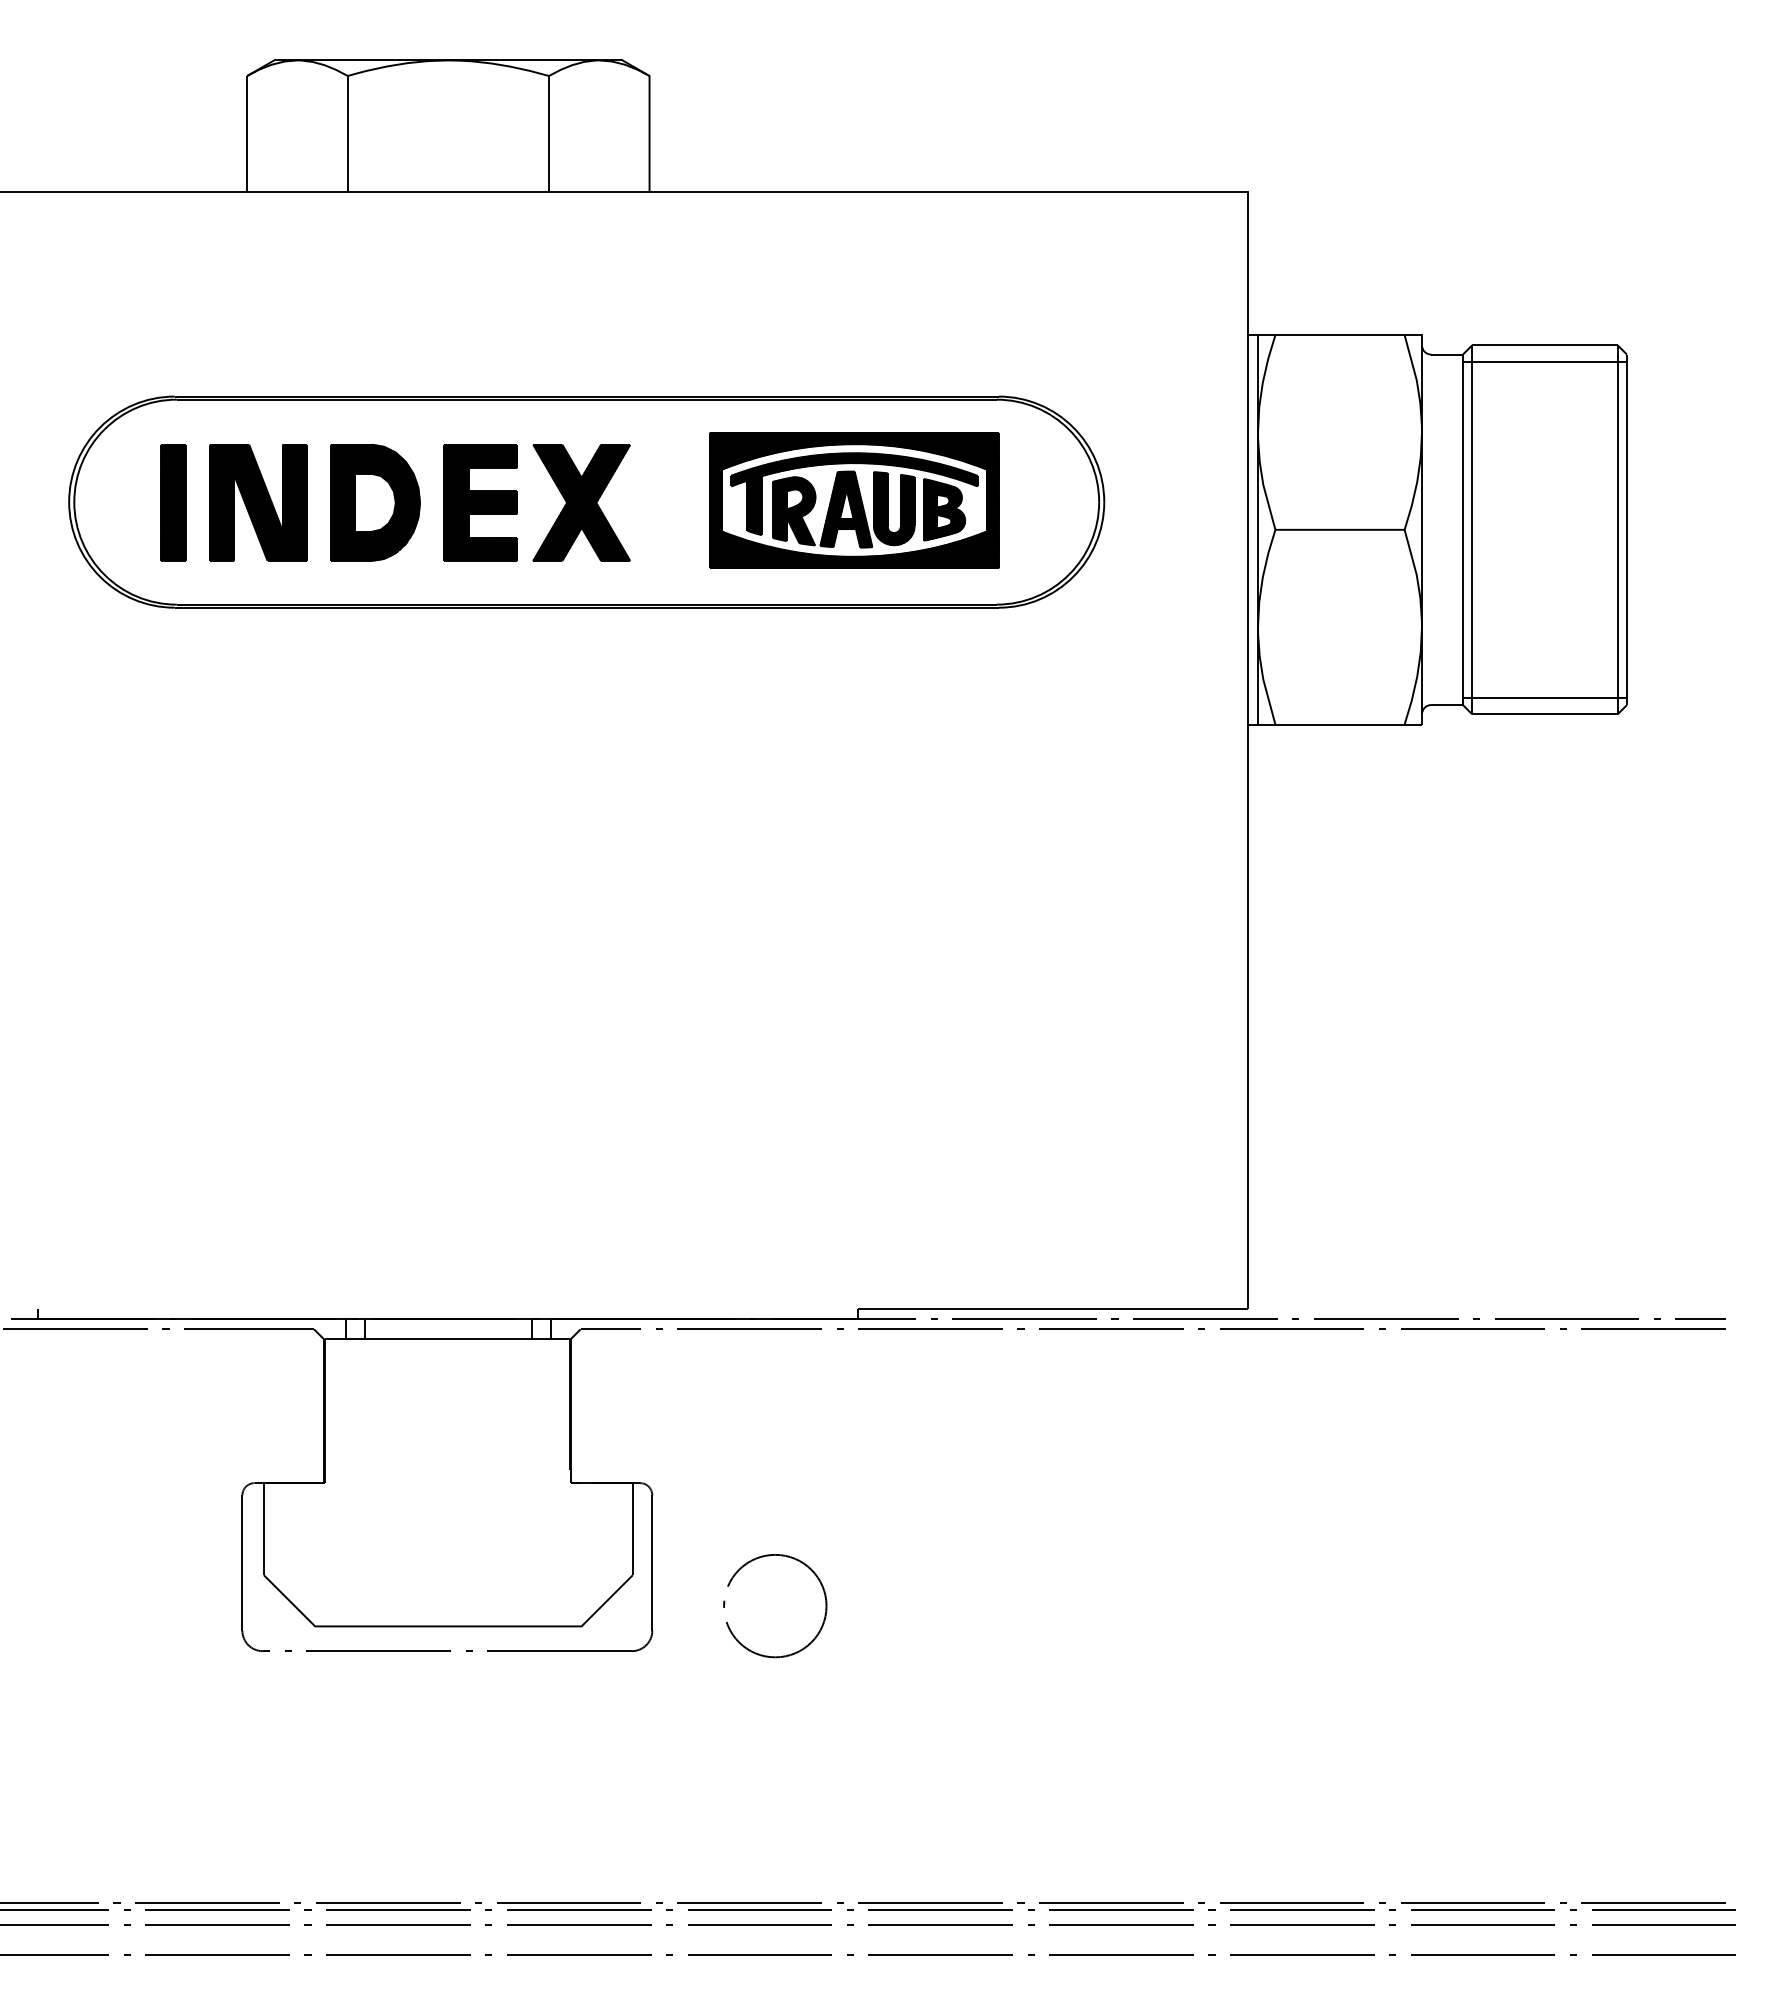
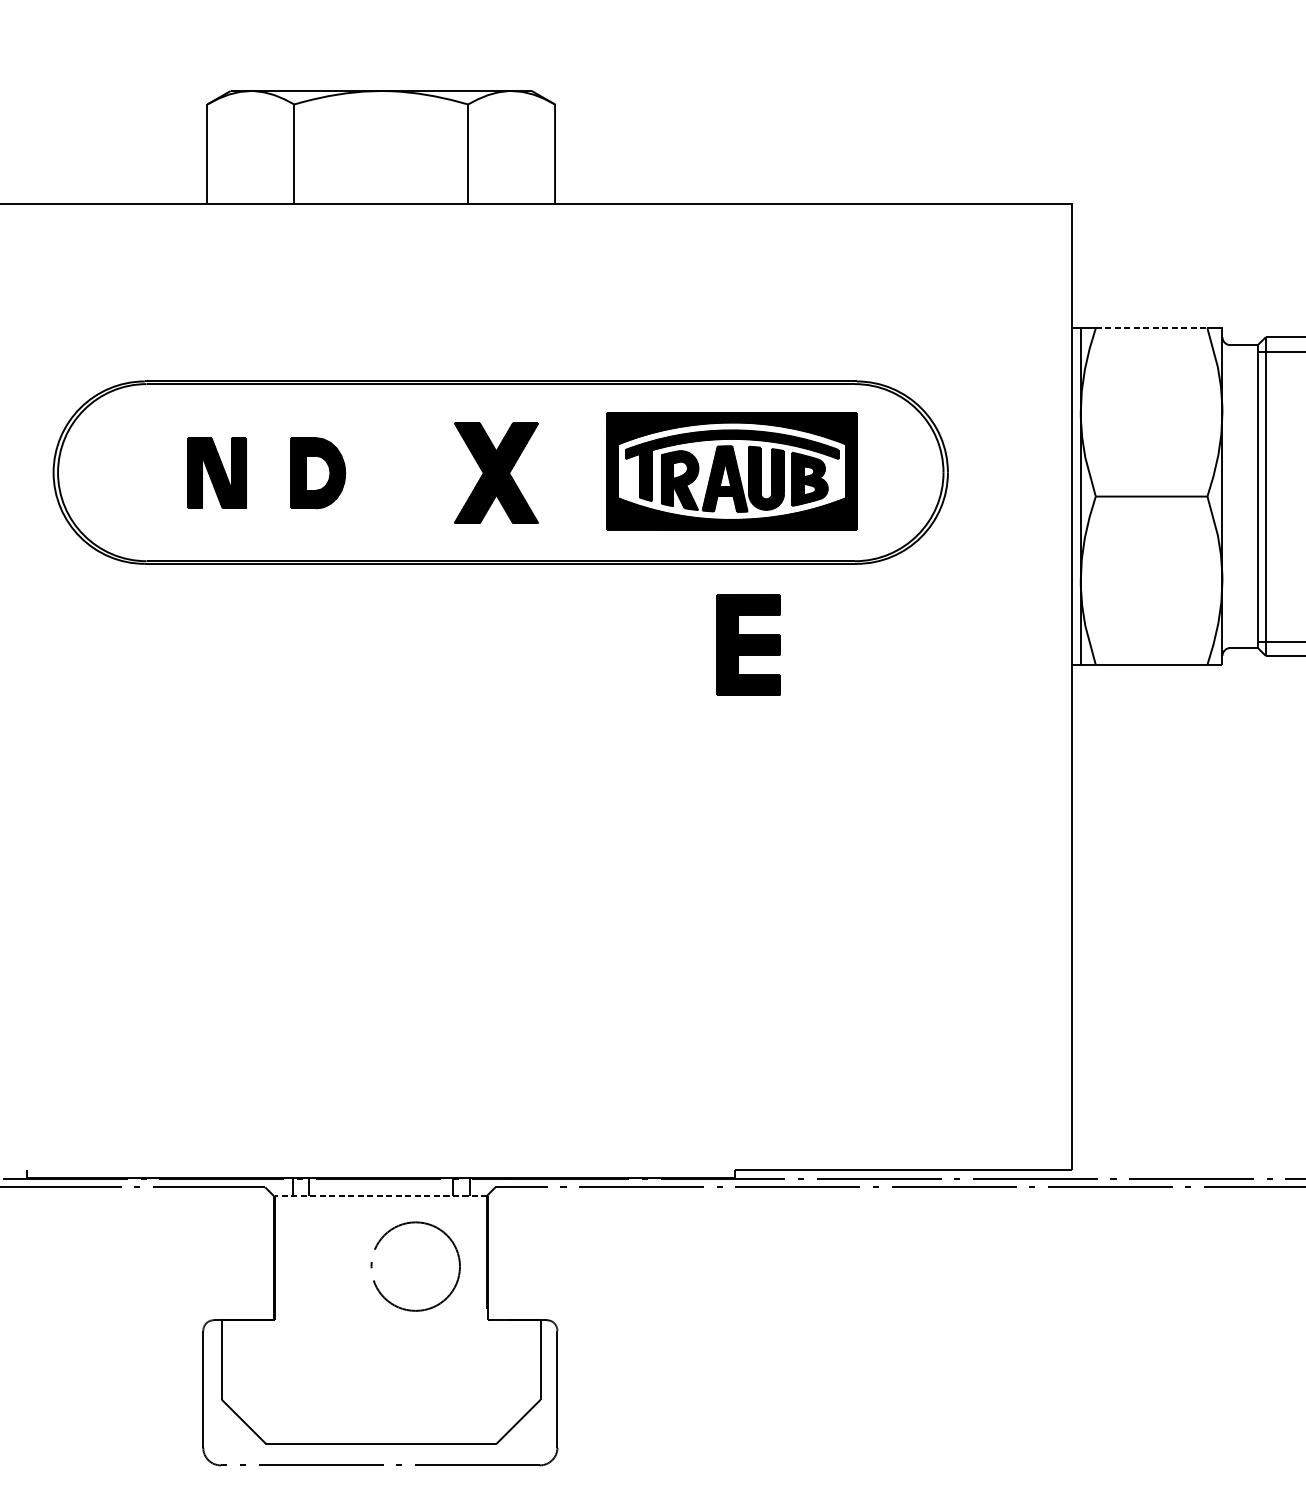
line: (1340, 335) -> (1152, 328), solid -> dashed
part: (173, 502) -> (143, 472), removed
part: (258, 502) -> (217, 472), size x0.7
part: (375, 502) -> (318, 472), size x0.7
part: (480, 502) -> (748, 644), moved
line: (448, 1339) -> (381, 1196), solid -> dashed
part: (787, 1654) -> (426, 1308), moved

